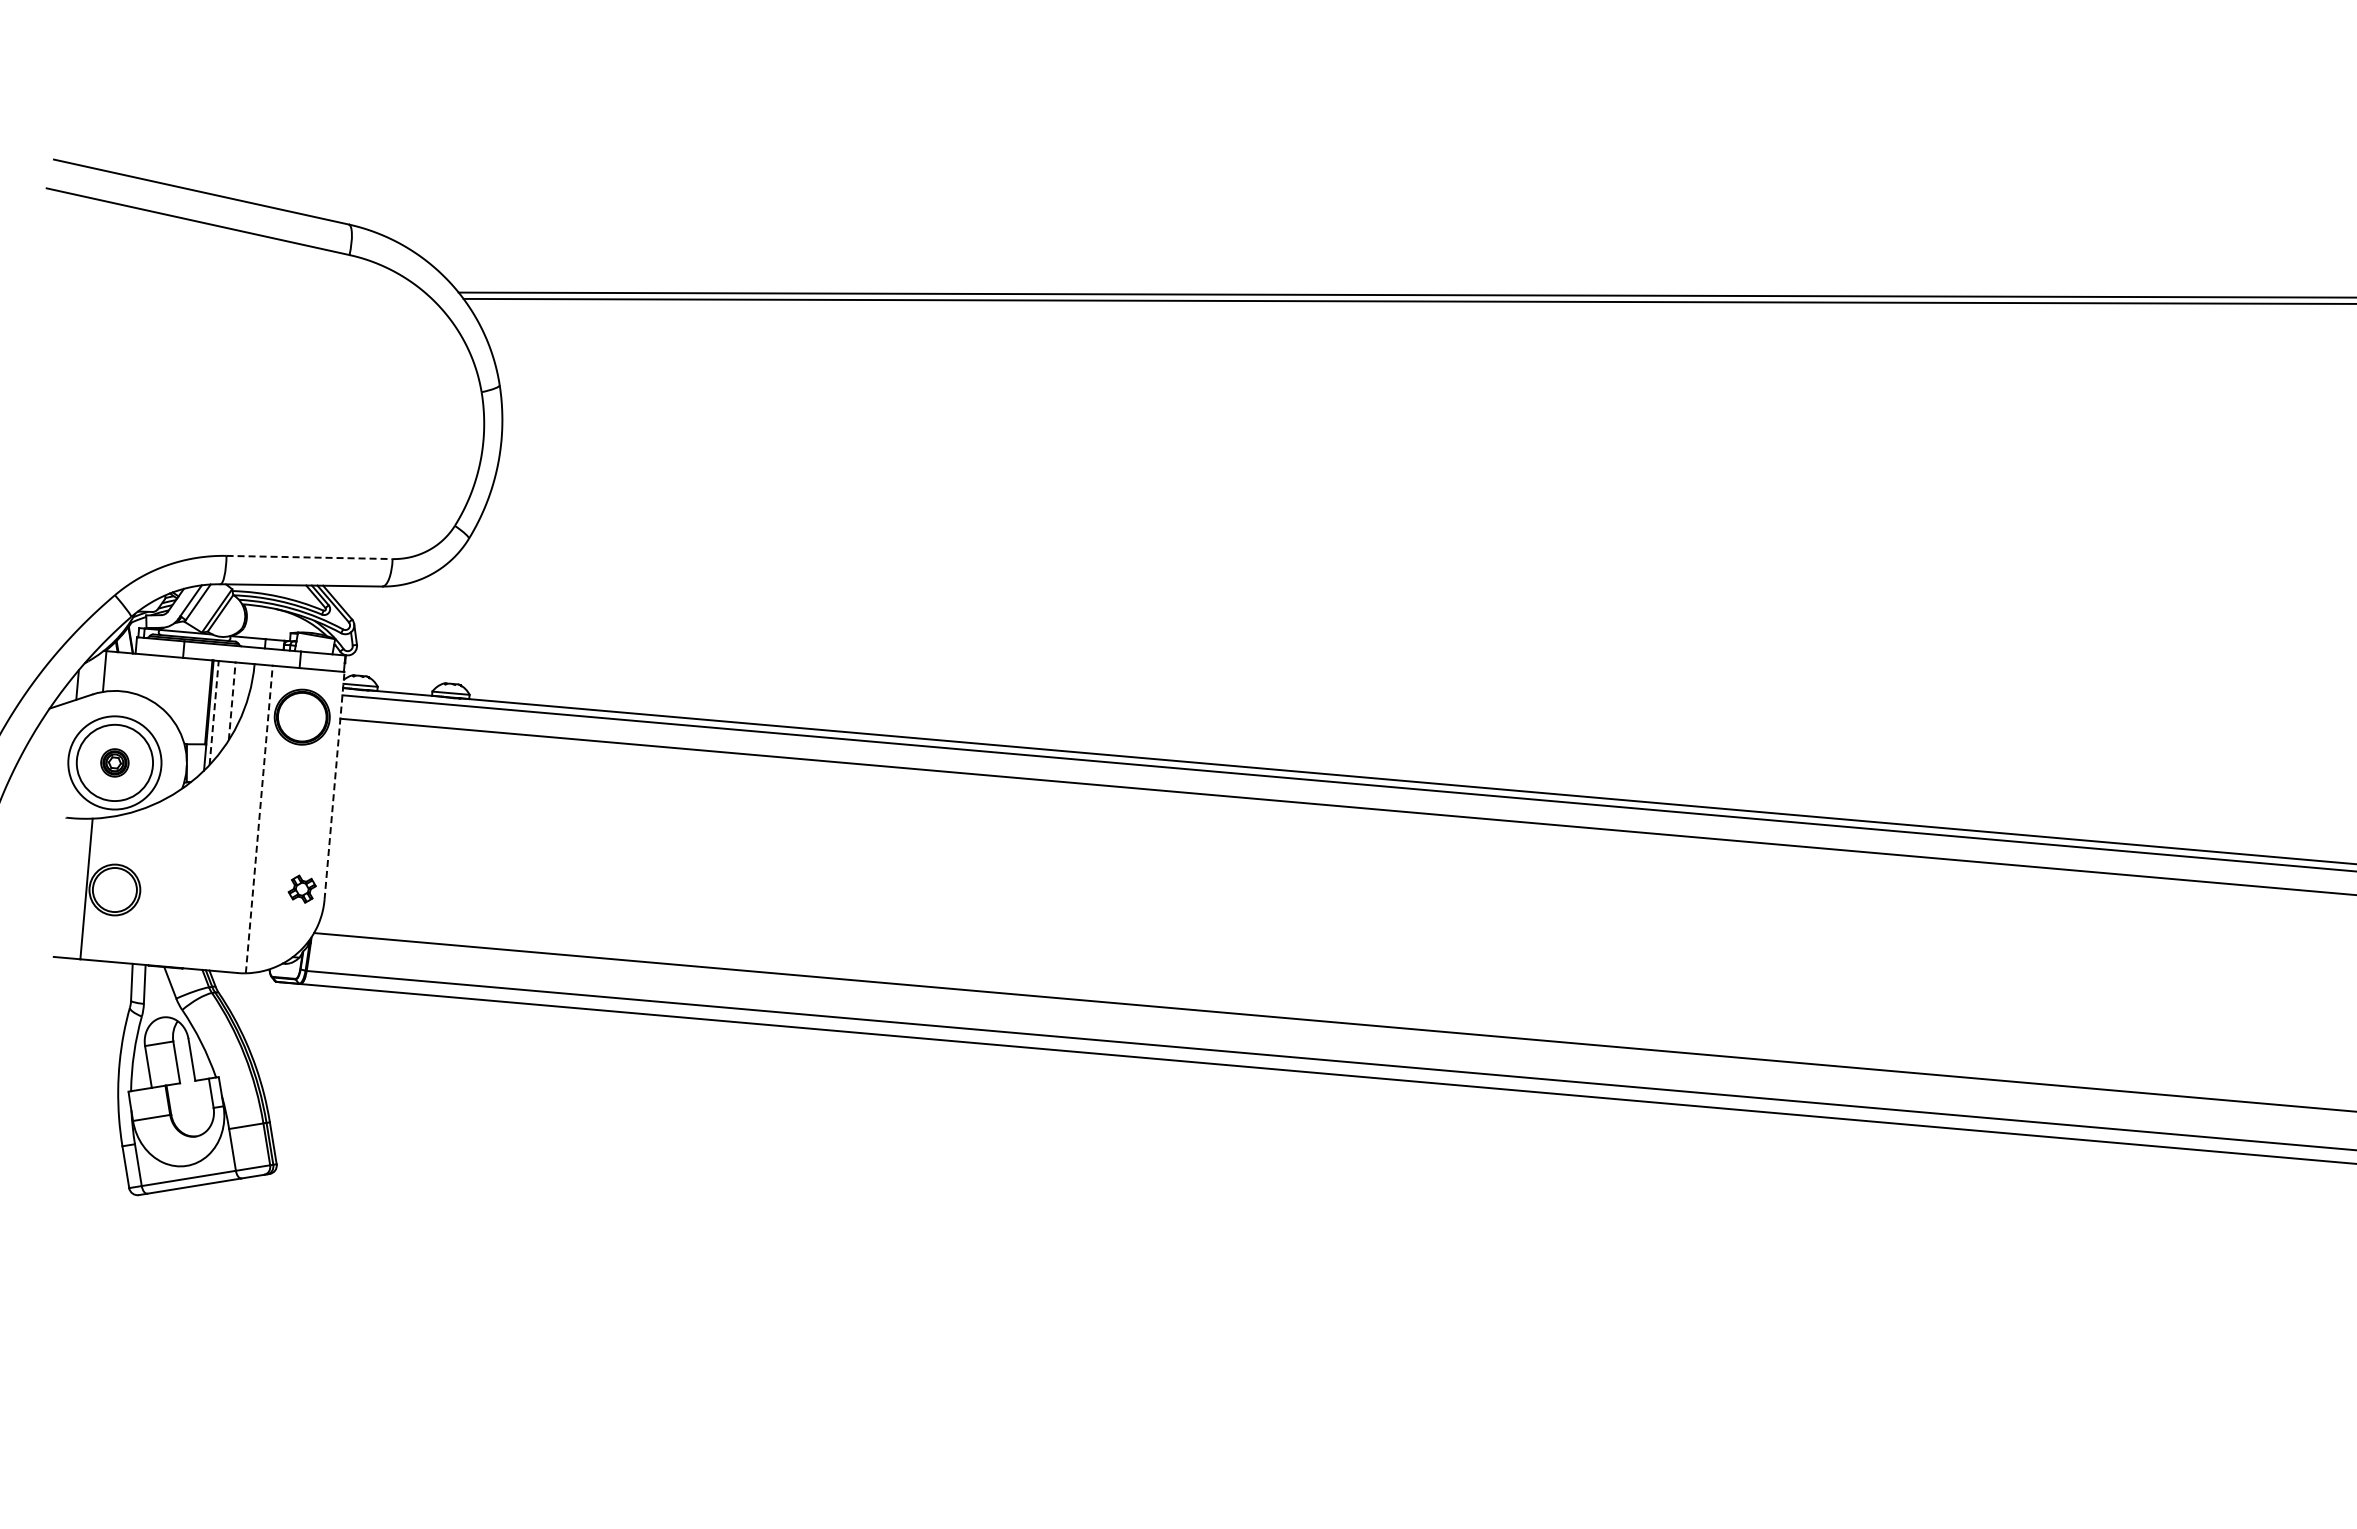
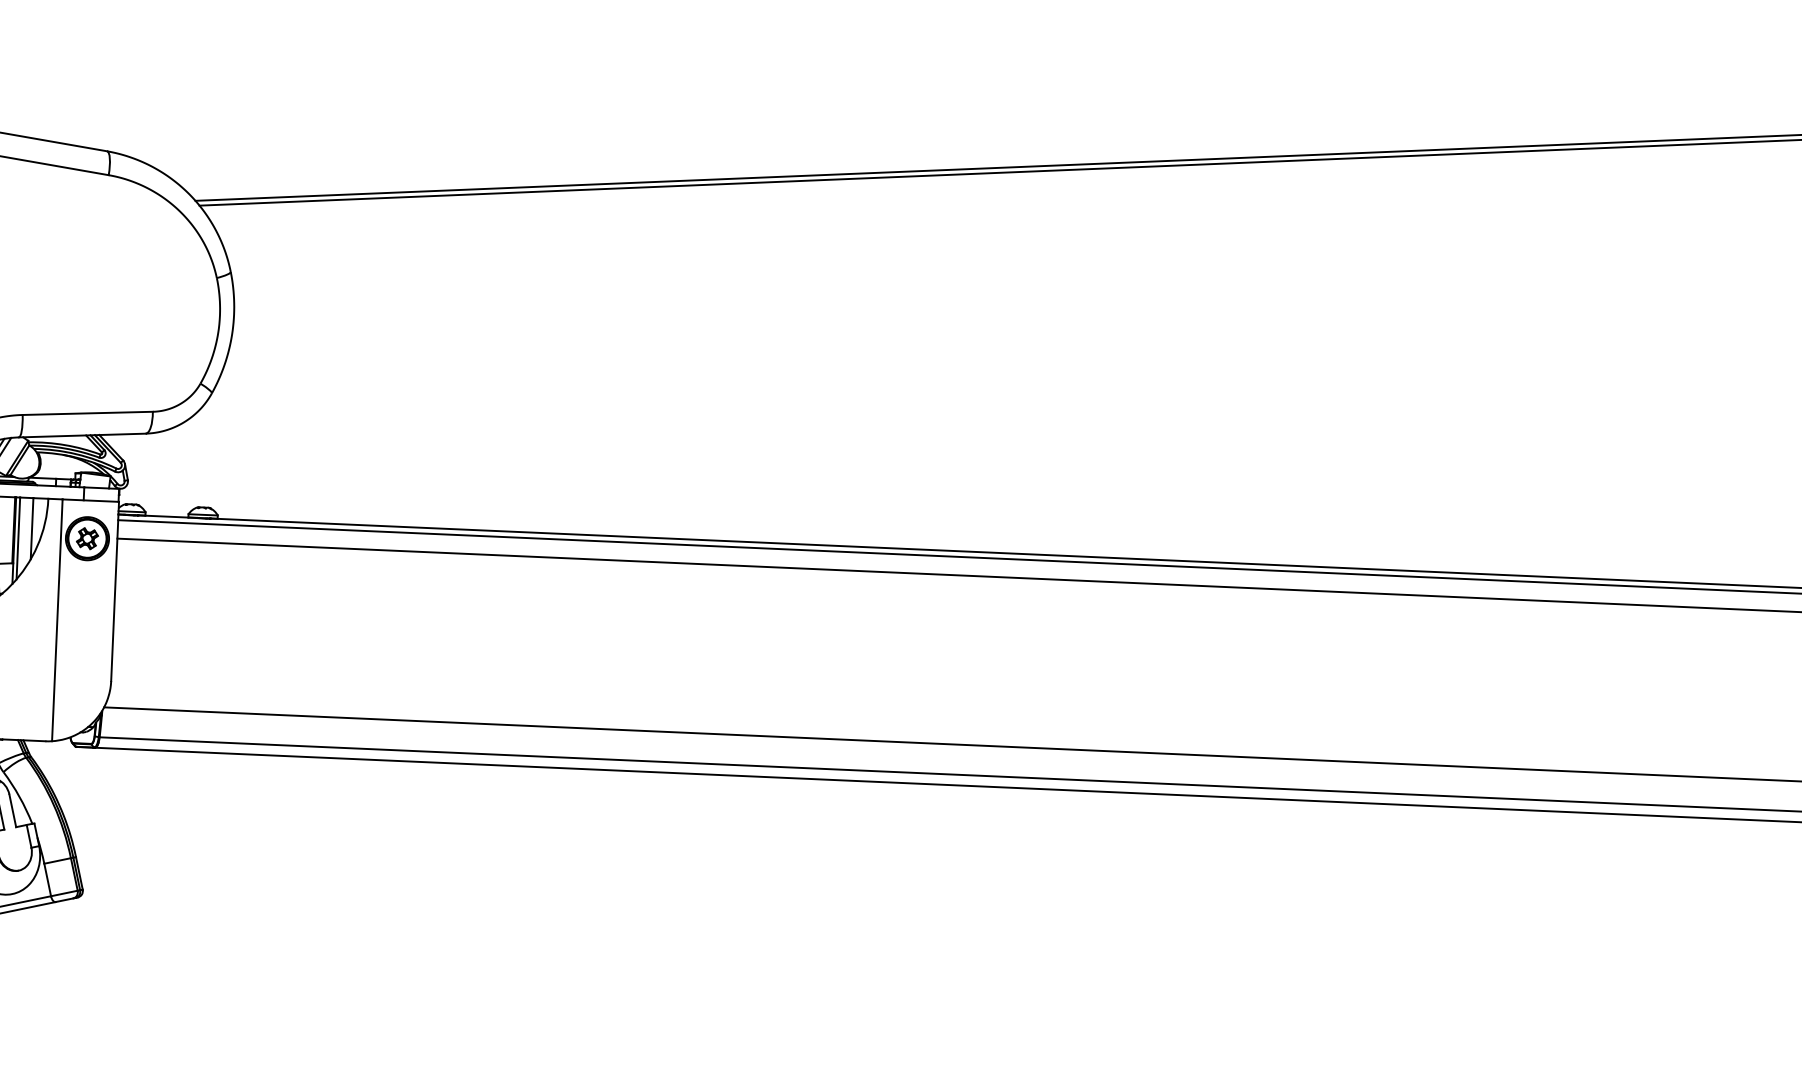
line: (310, 557) -> (88, 413), dashed -> solid
line: (232, 700) -> (32, 528), dashed -> solid
line: (214, 712) -> (18, 538), dashed -> solid
line: (334, 785) -> (115, 591), dashed -> solid
line: (259, 819) -> (57, 620), dashed -> solid
part: (301, 888) -> (86, 538), moved

